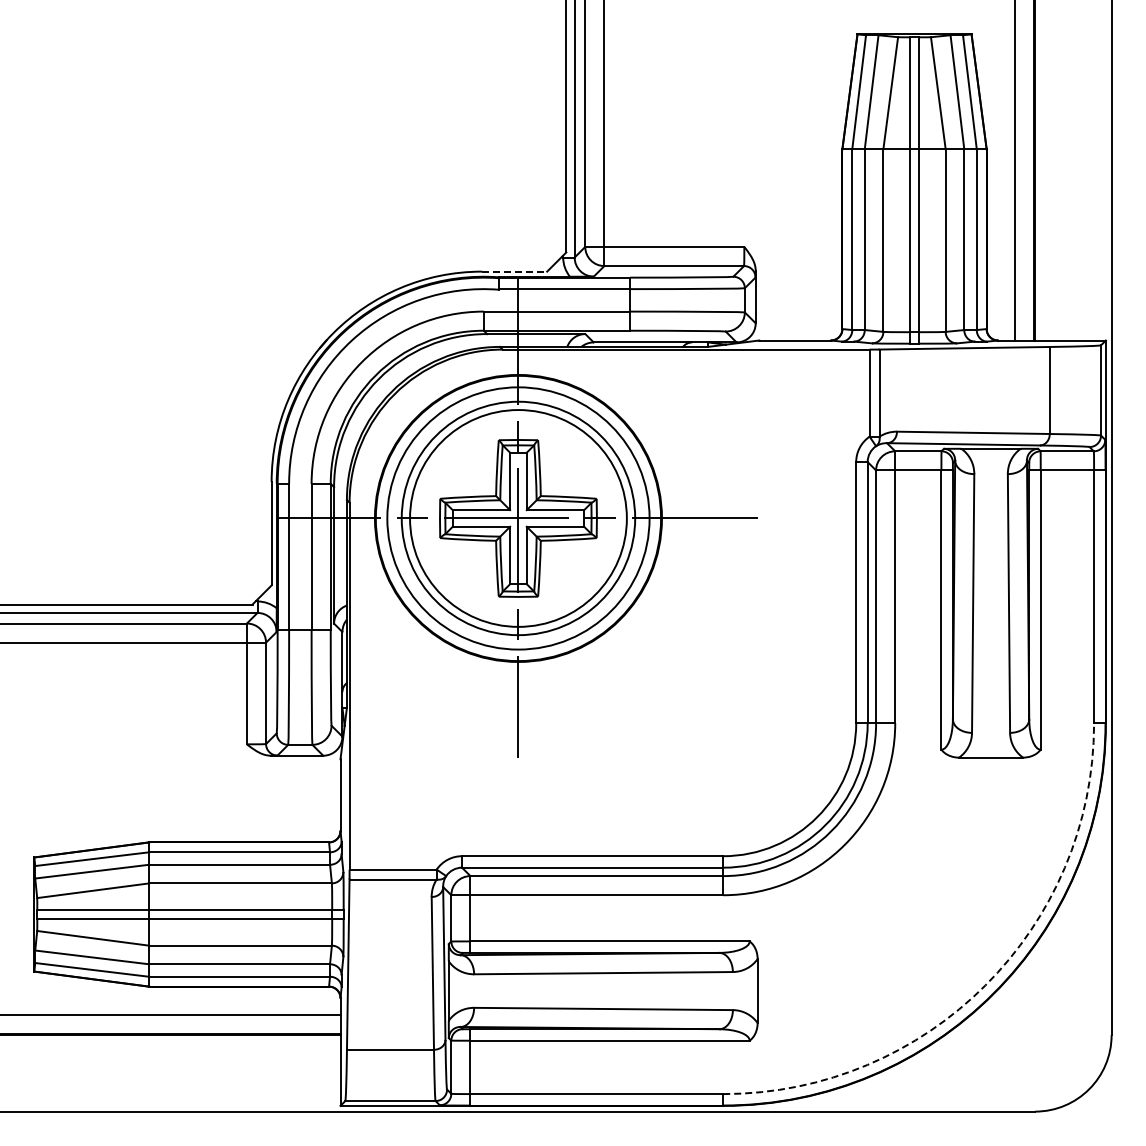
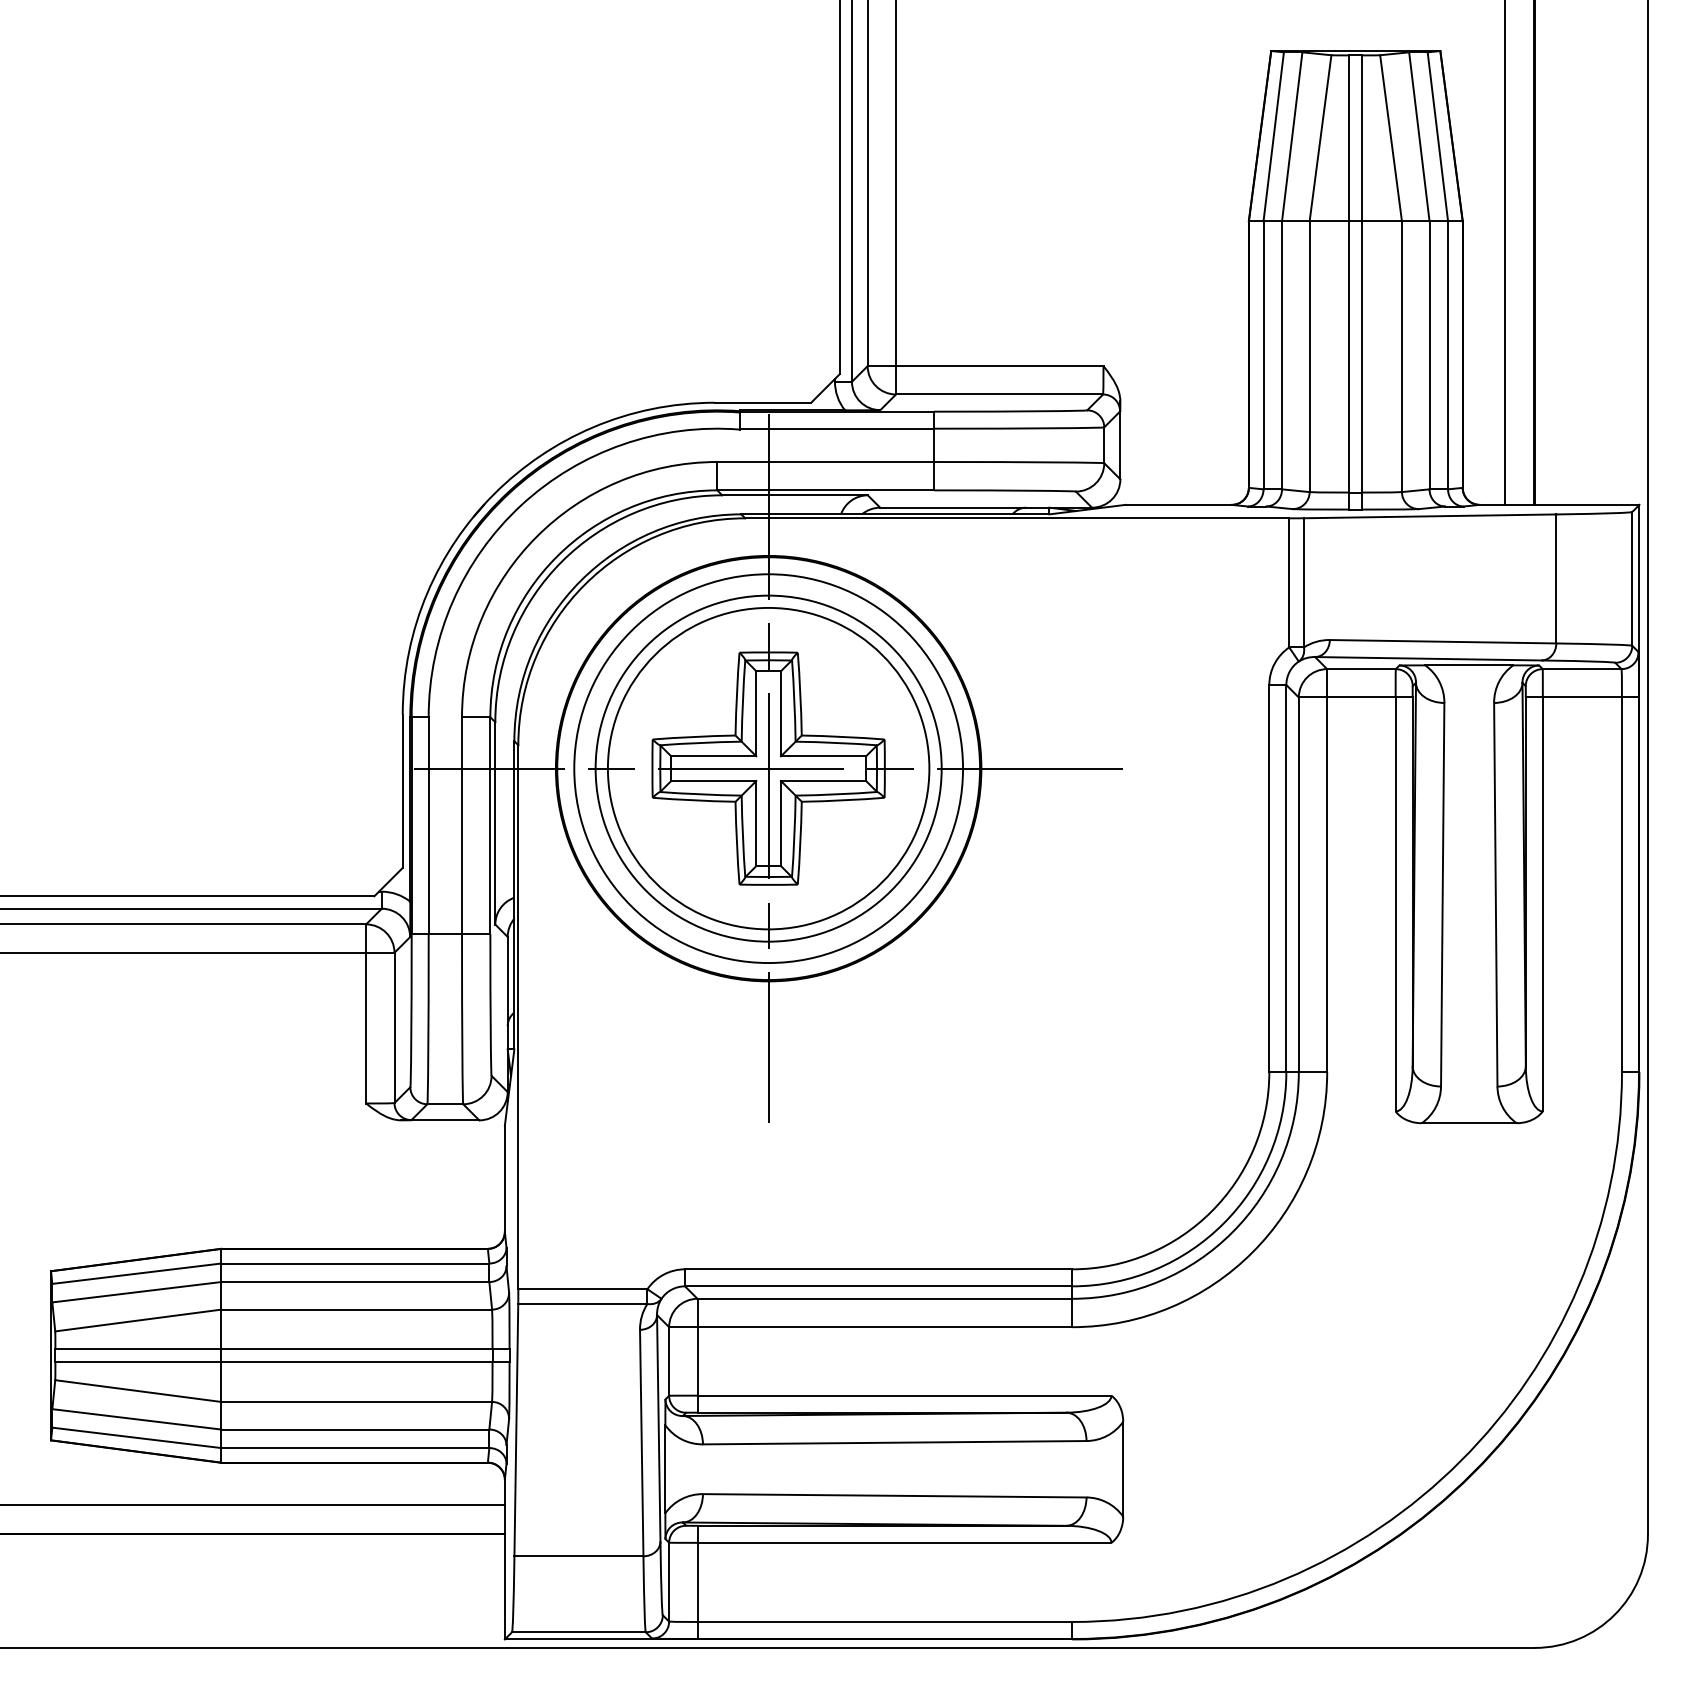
line: (514, 271) -> (762, 402), dashed -> solid
arc: (985, 985) -> (1460, 1460), dashed -> solid

